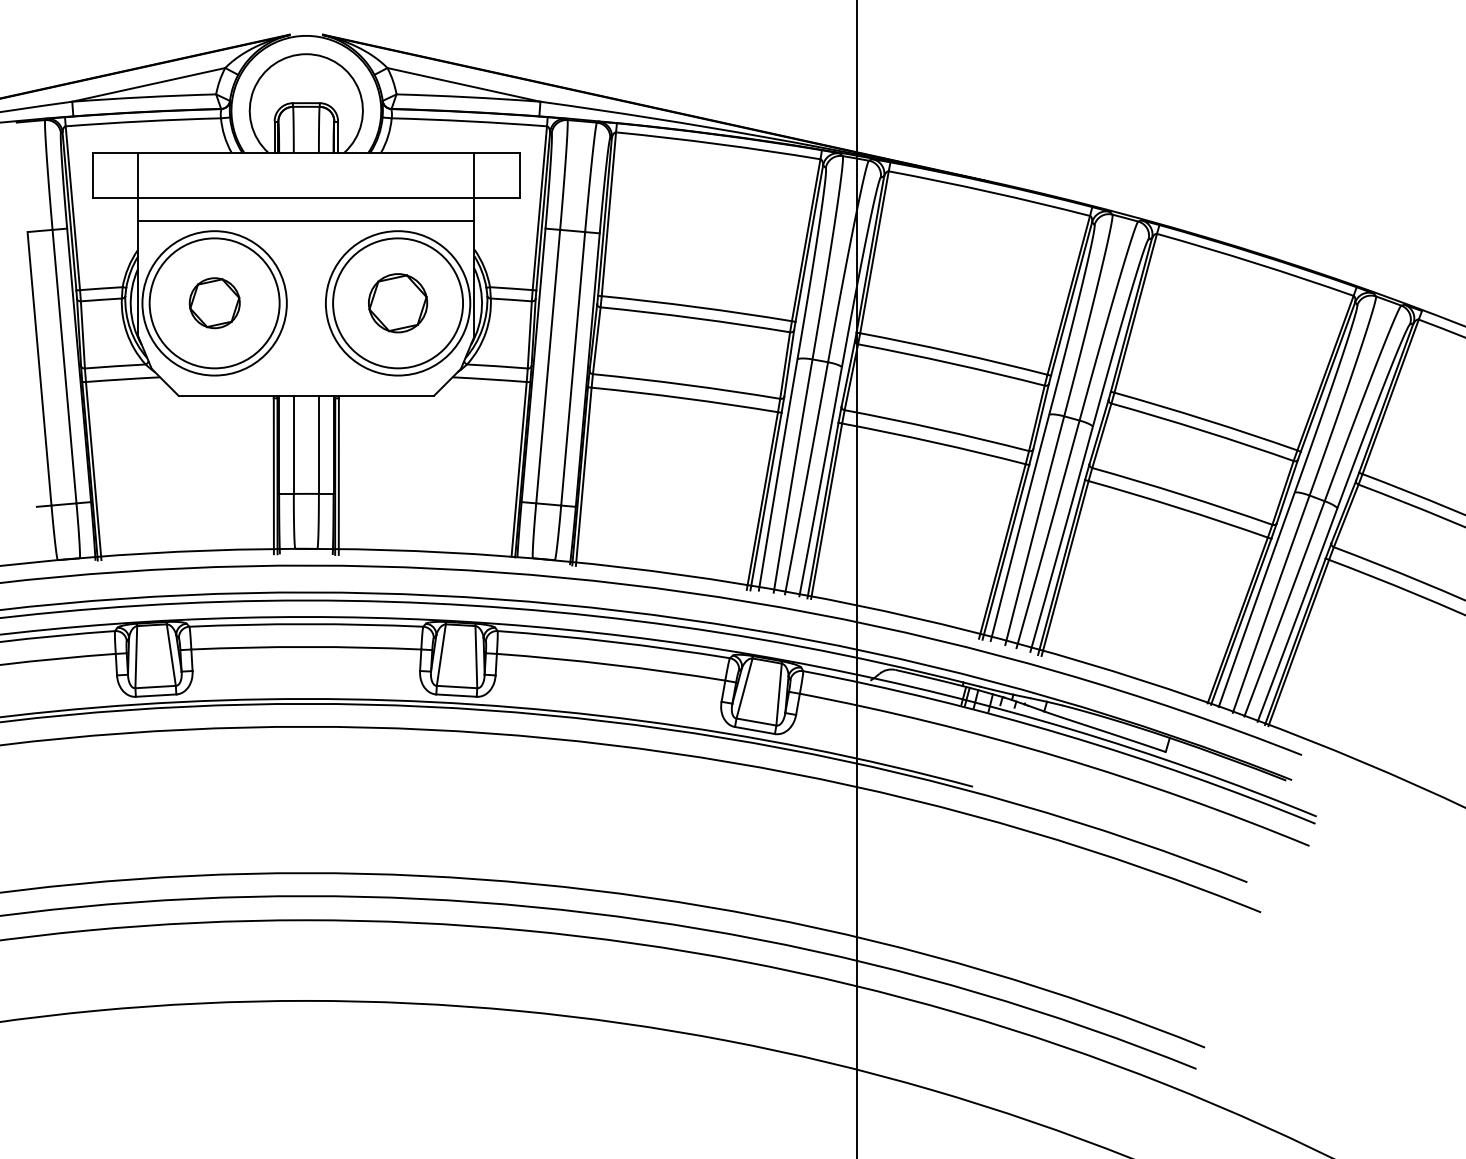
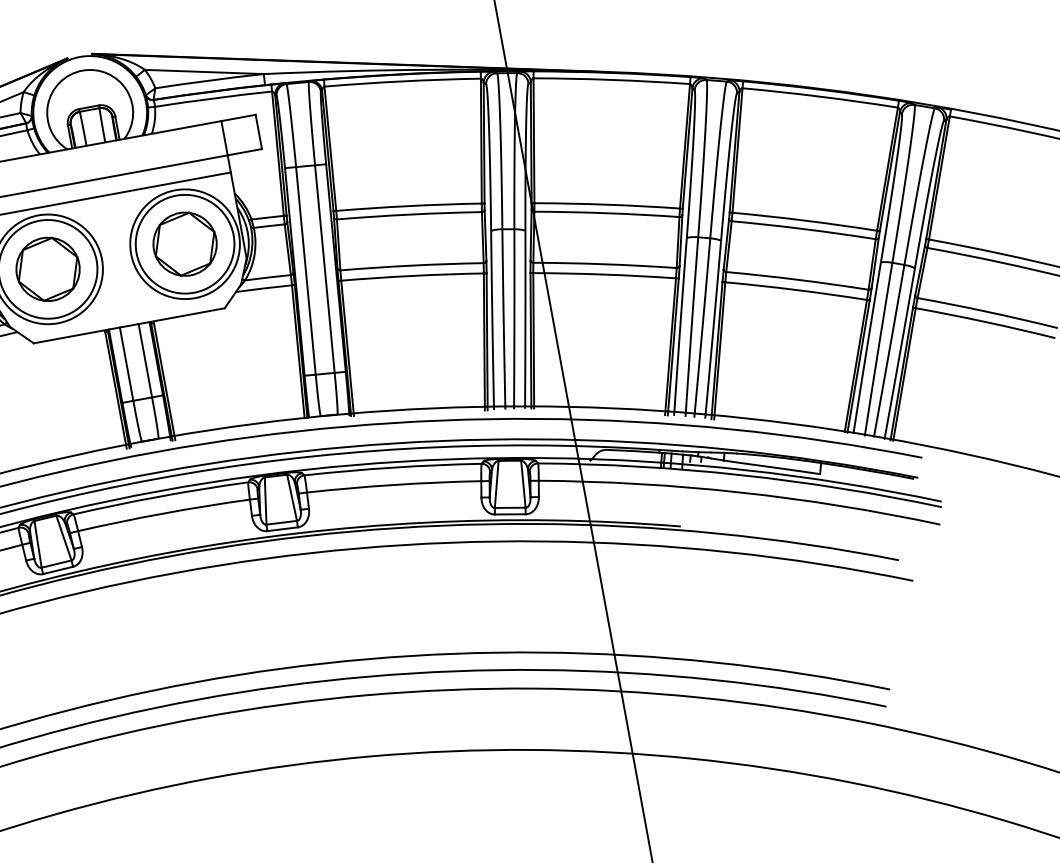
part: (214, 302) -> (47, 268), size x1.67
part: (397, 302) -> (184, 243), size x1.43

